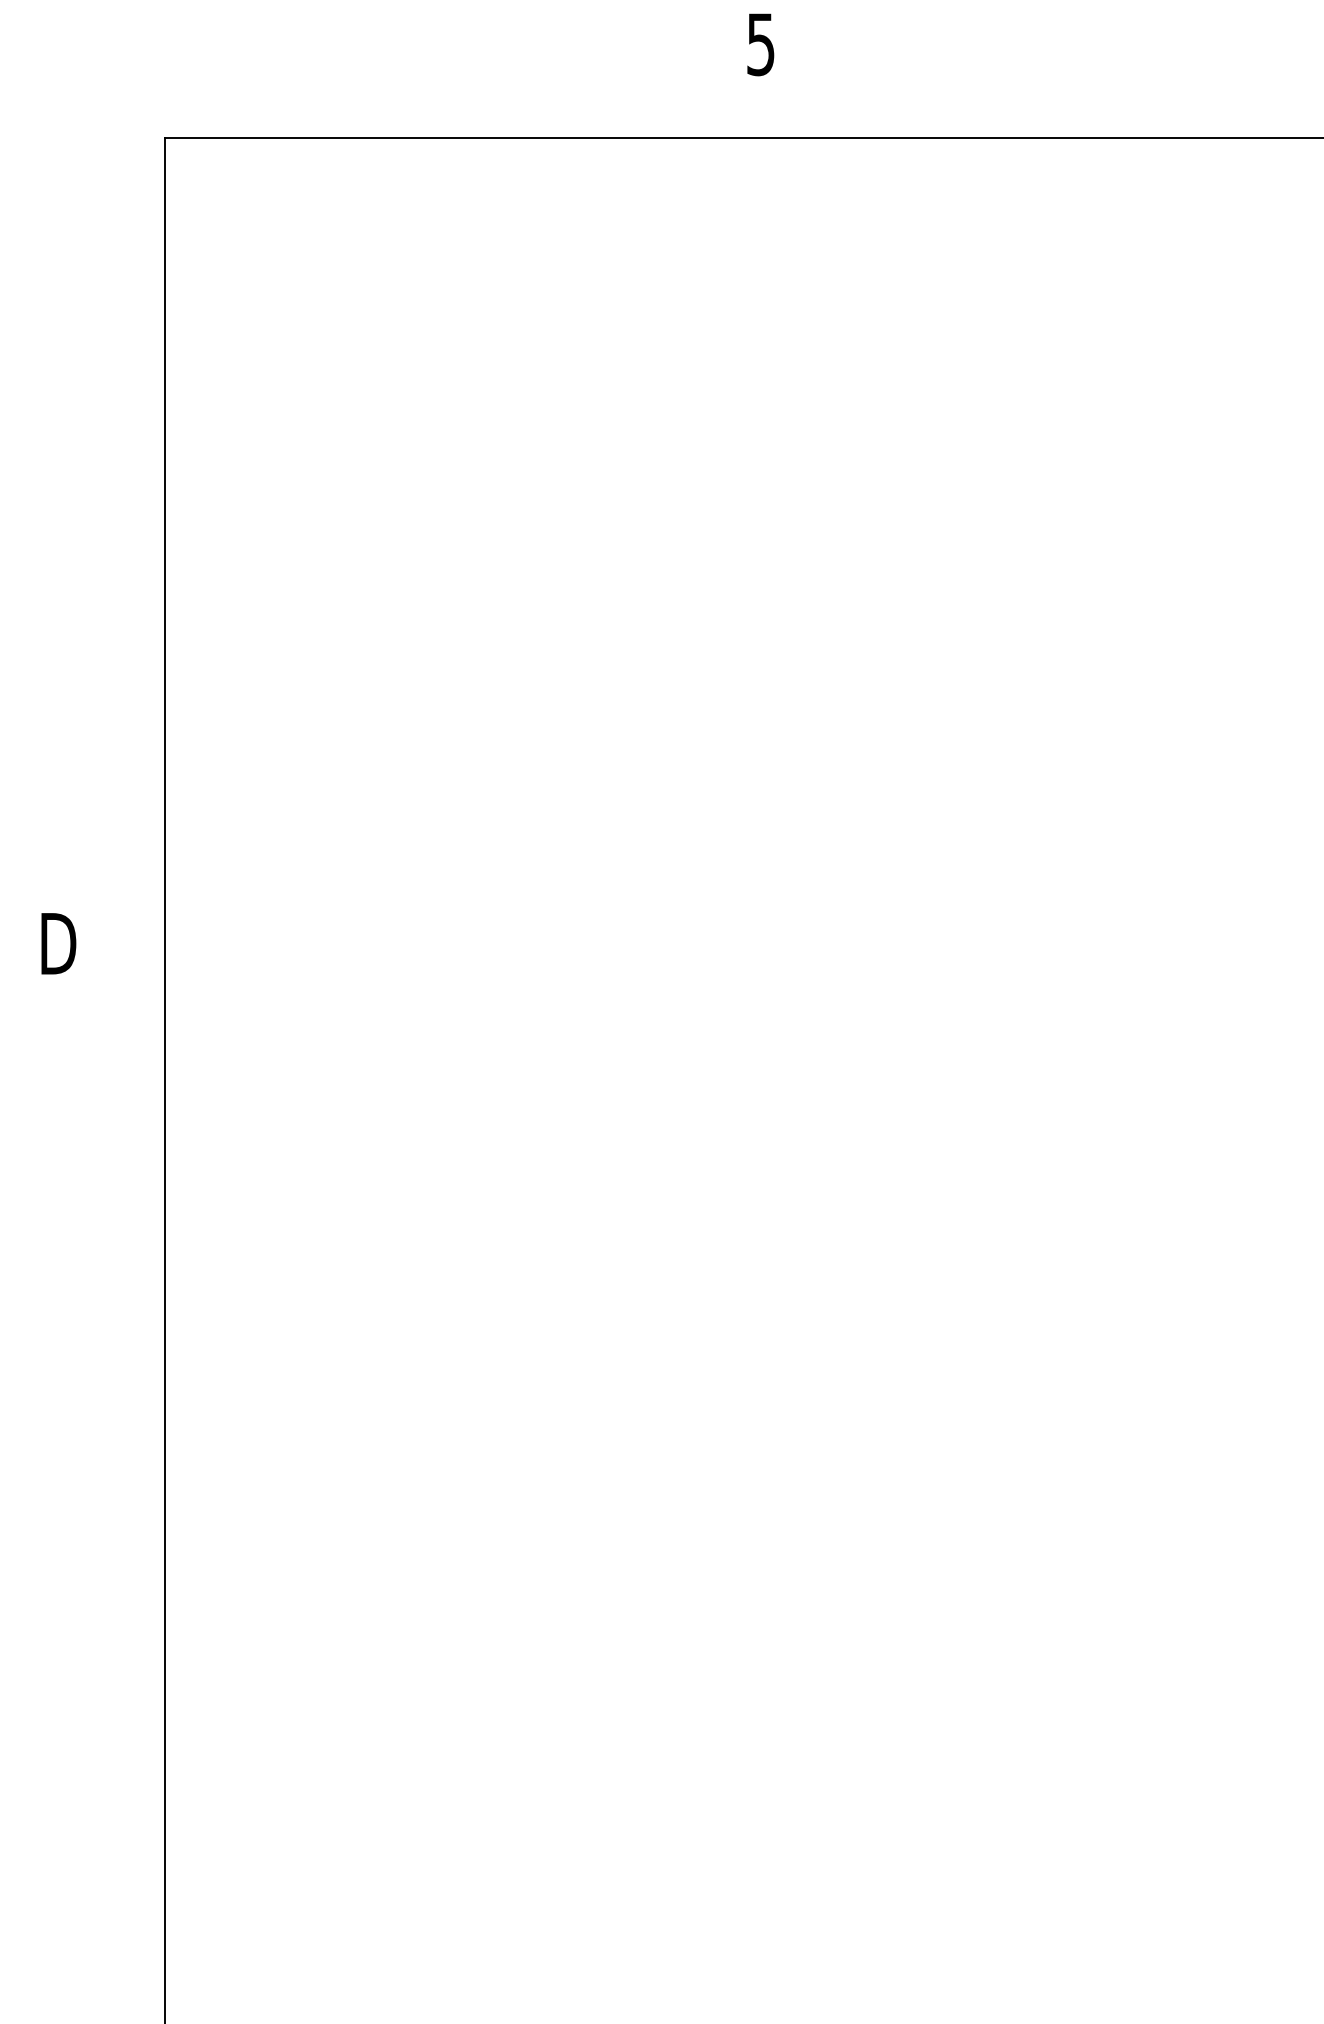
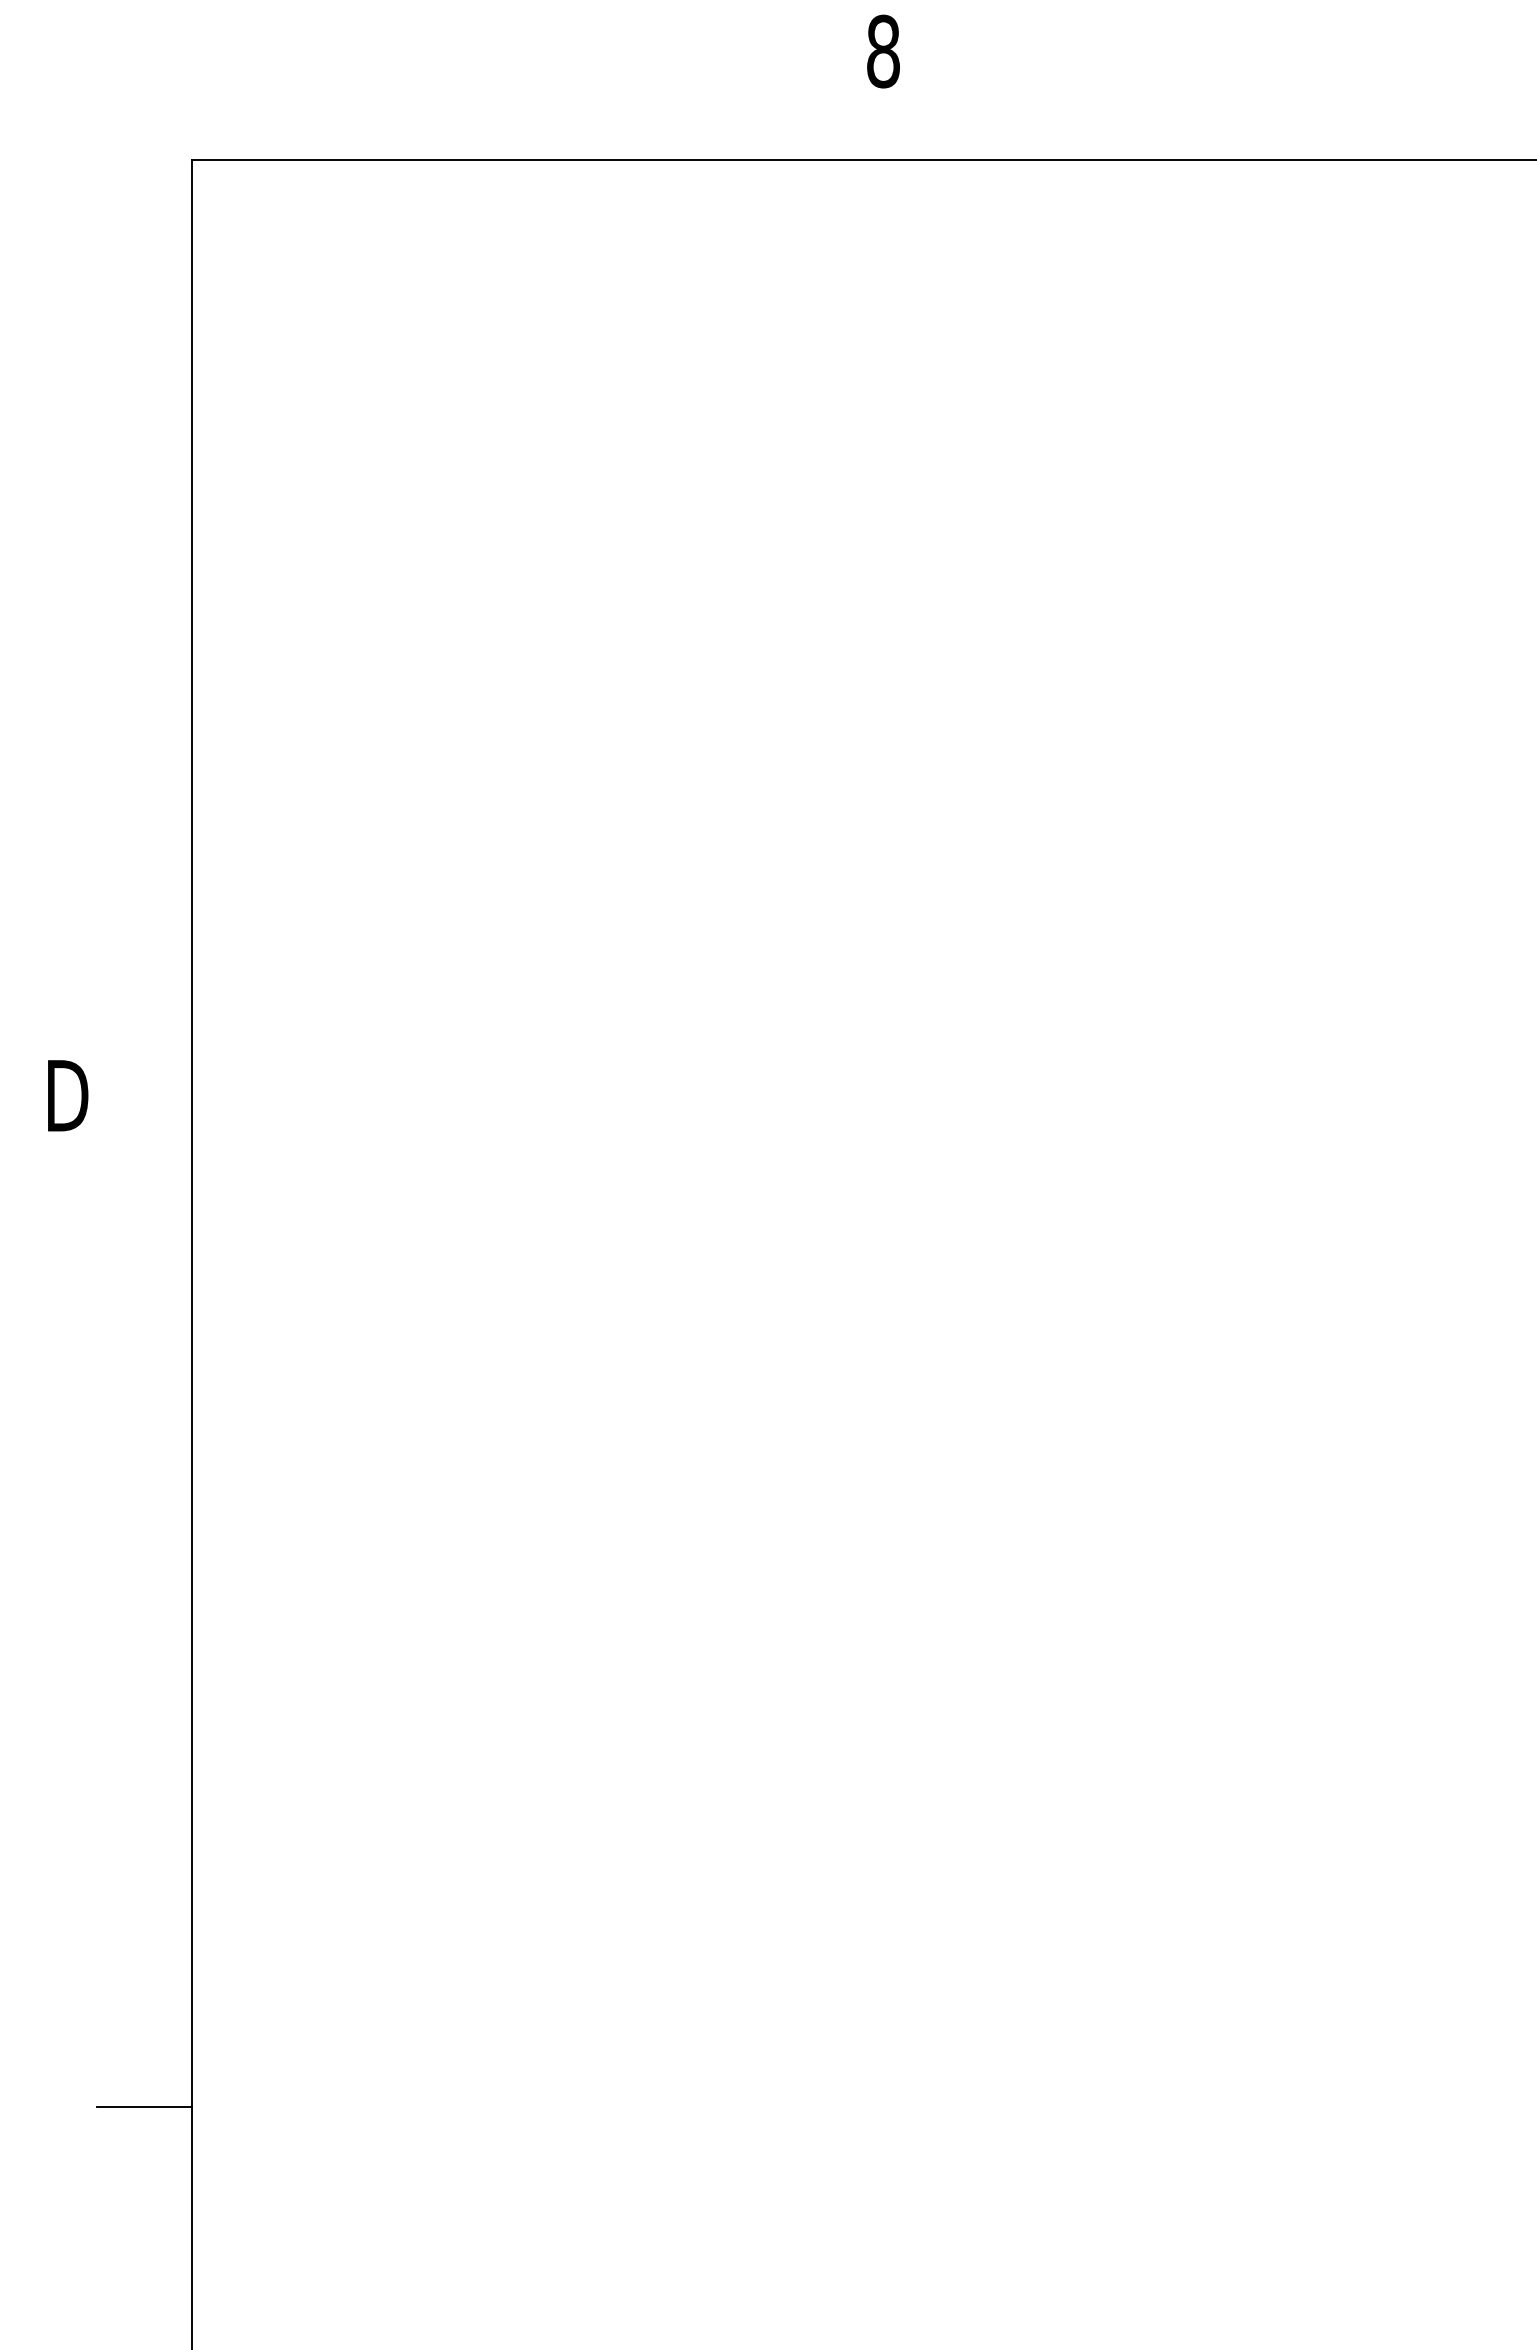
text: (761, 44) -> (883, 51), 5 -> 8
line: (123, 1815) -> (143, 2107), added

